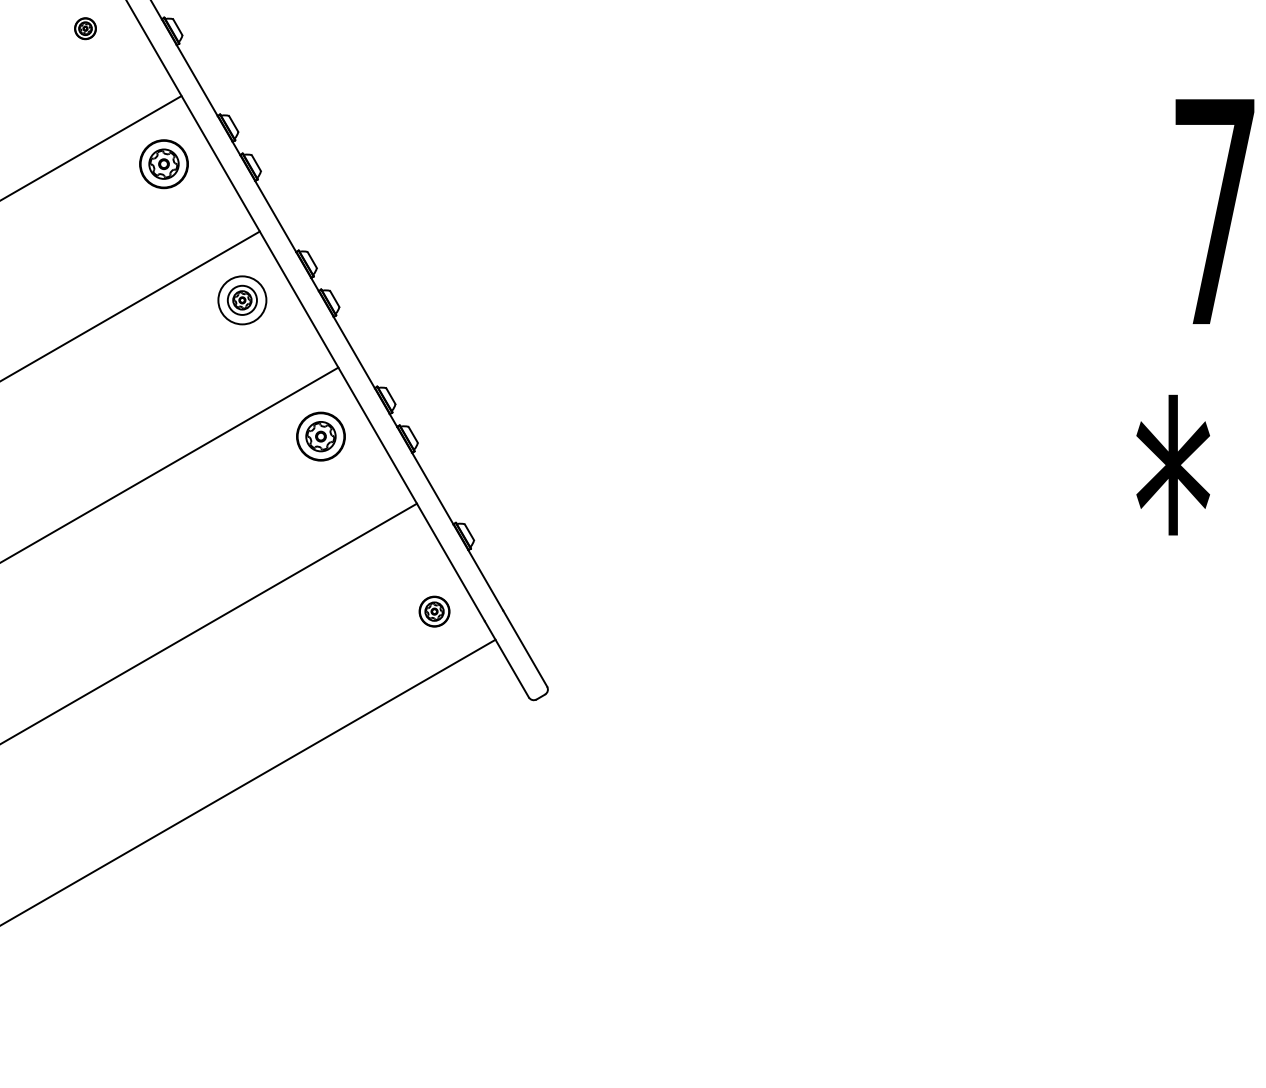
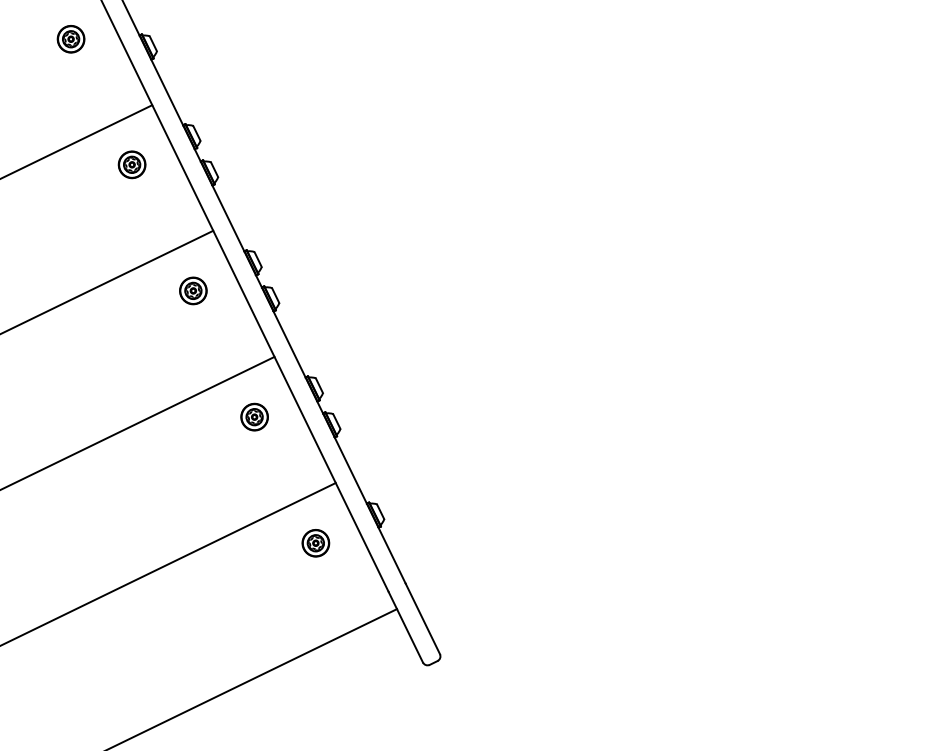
part: (85, 28) -> (71, 38), size x1.43
part: (163, 164) -> (131, 164), size x0.62
circle: (242, 300) -> (193, 291), size x0.62
part: (320, 436) -> (254, 417), size x0.62
part: (434, 611) -> (315, 543), moved

